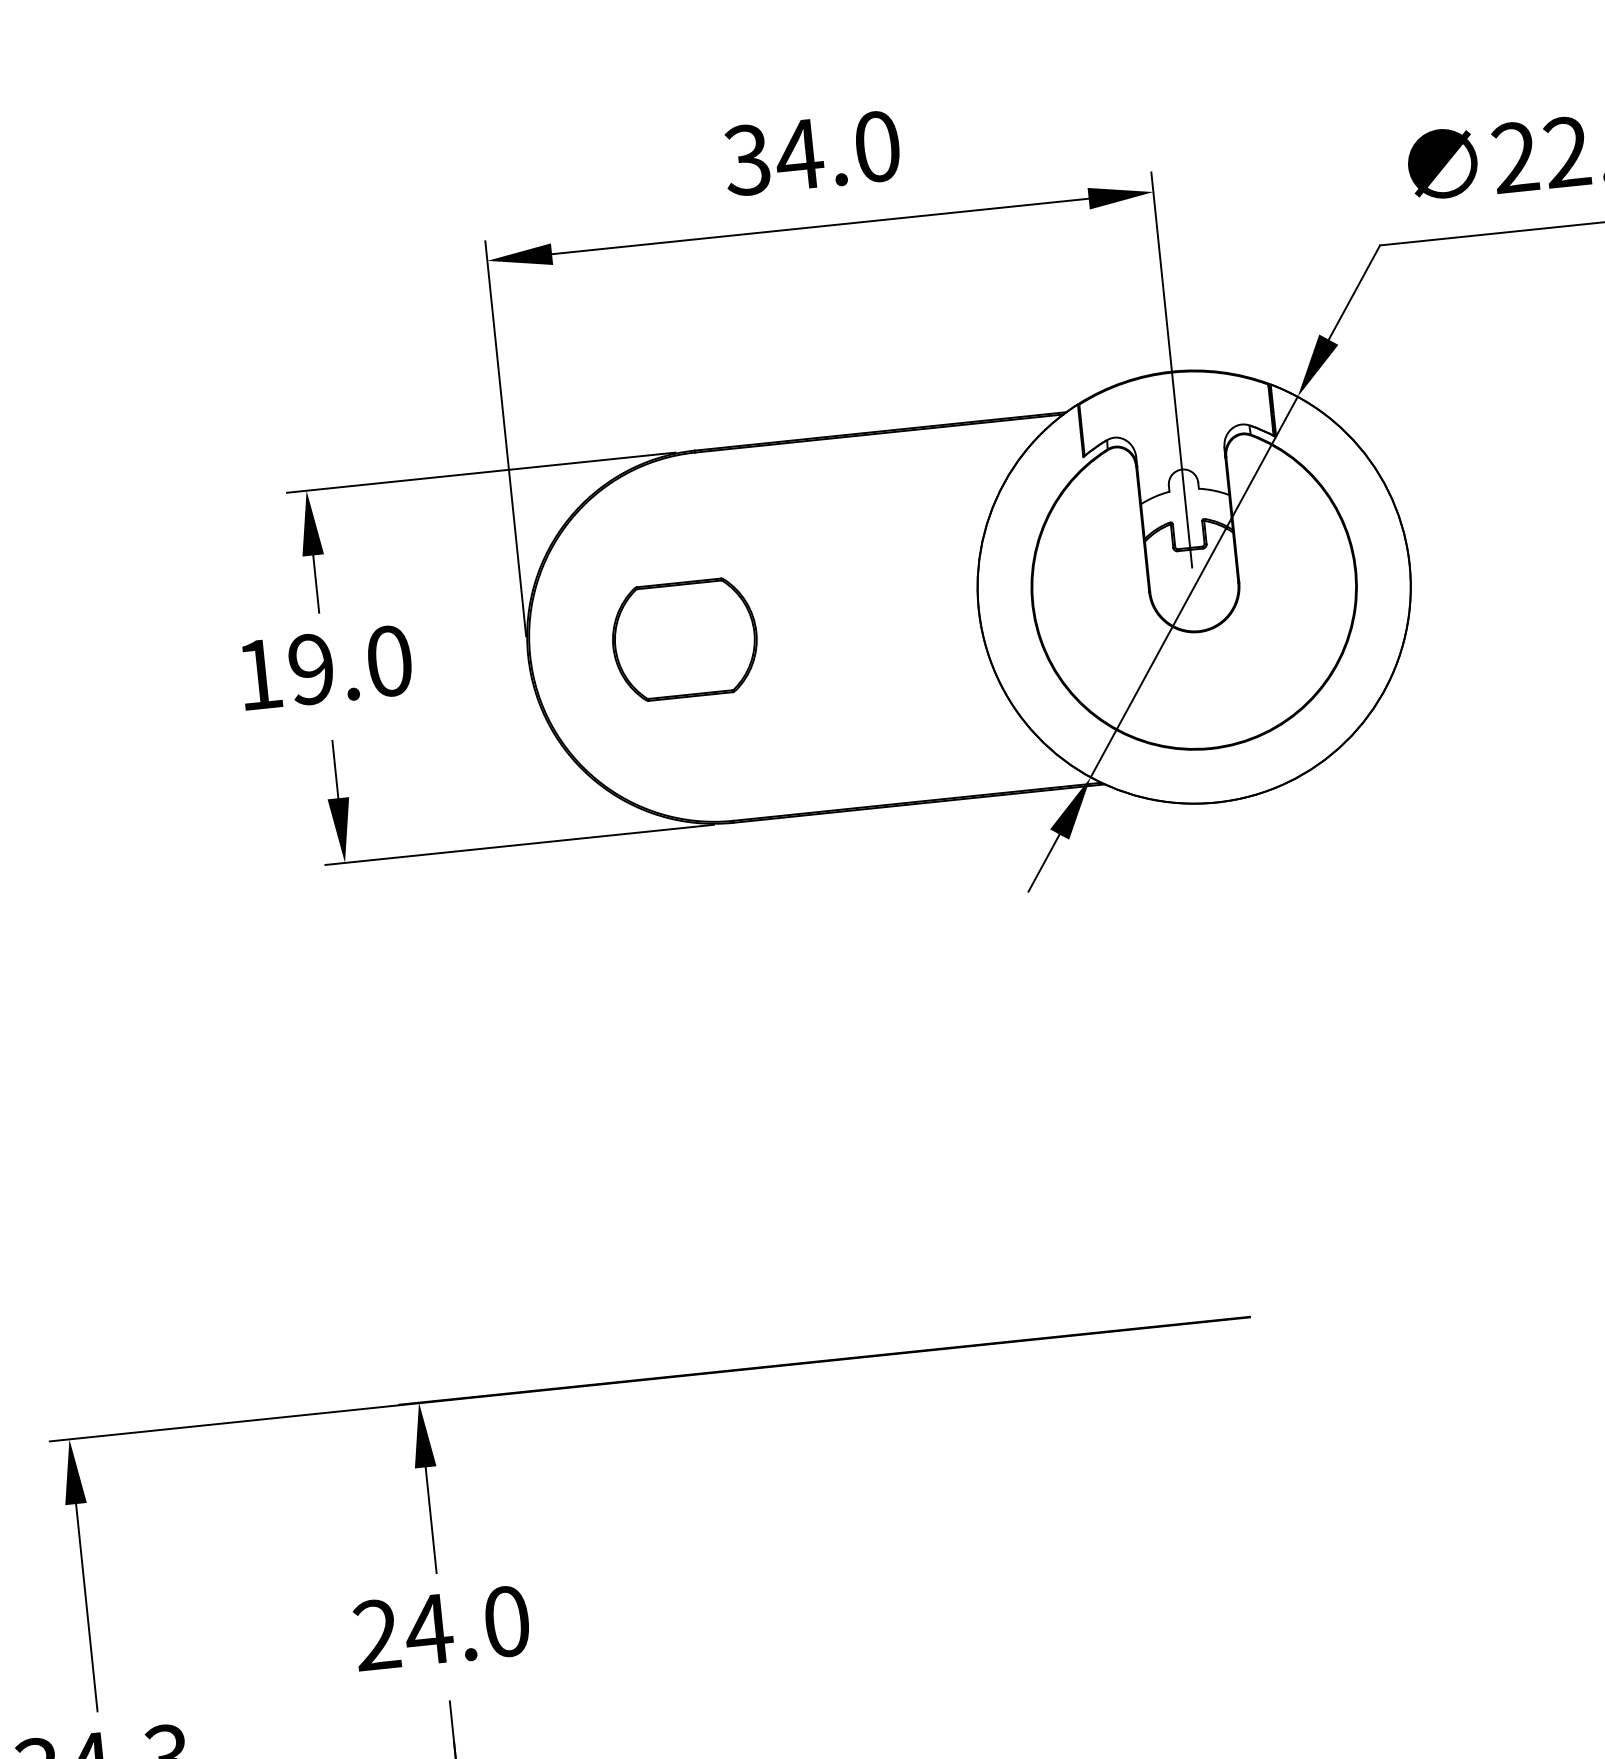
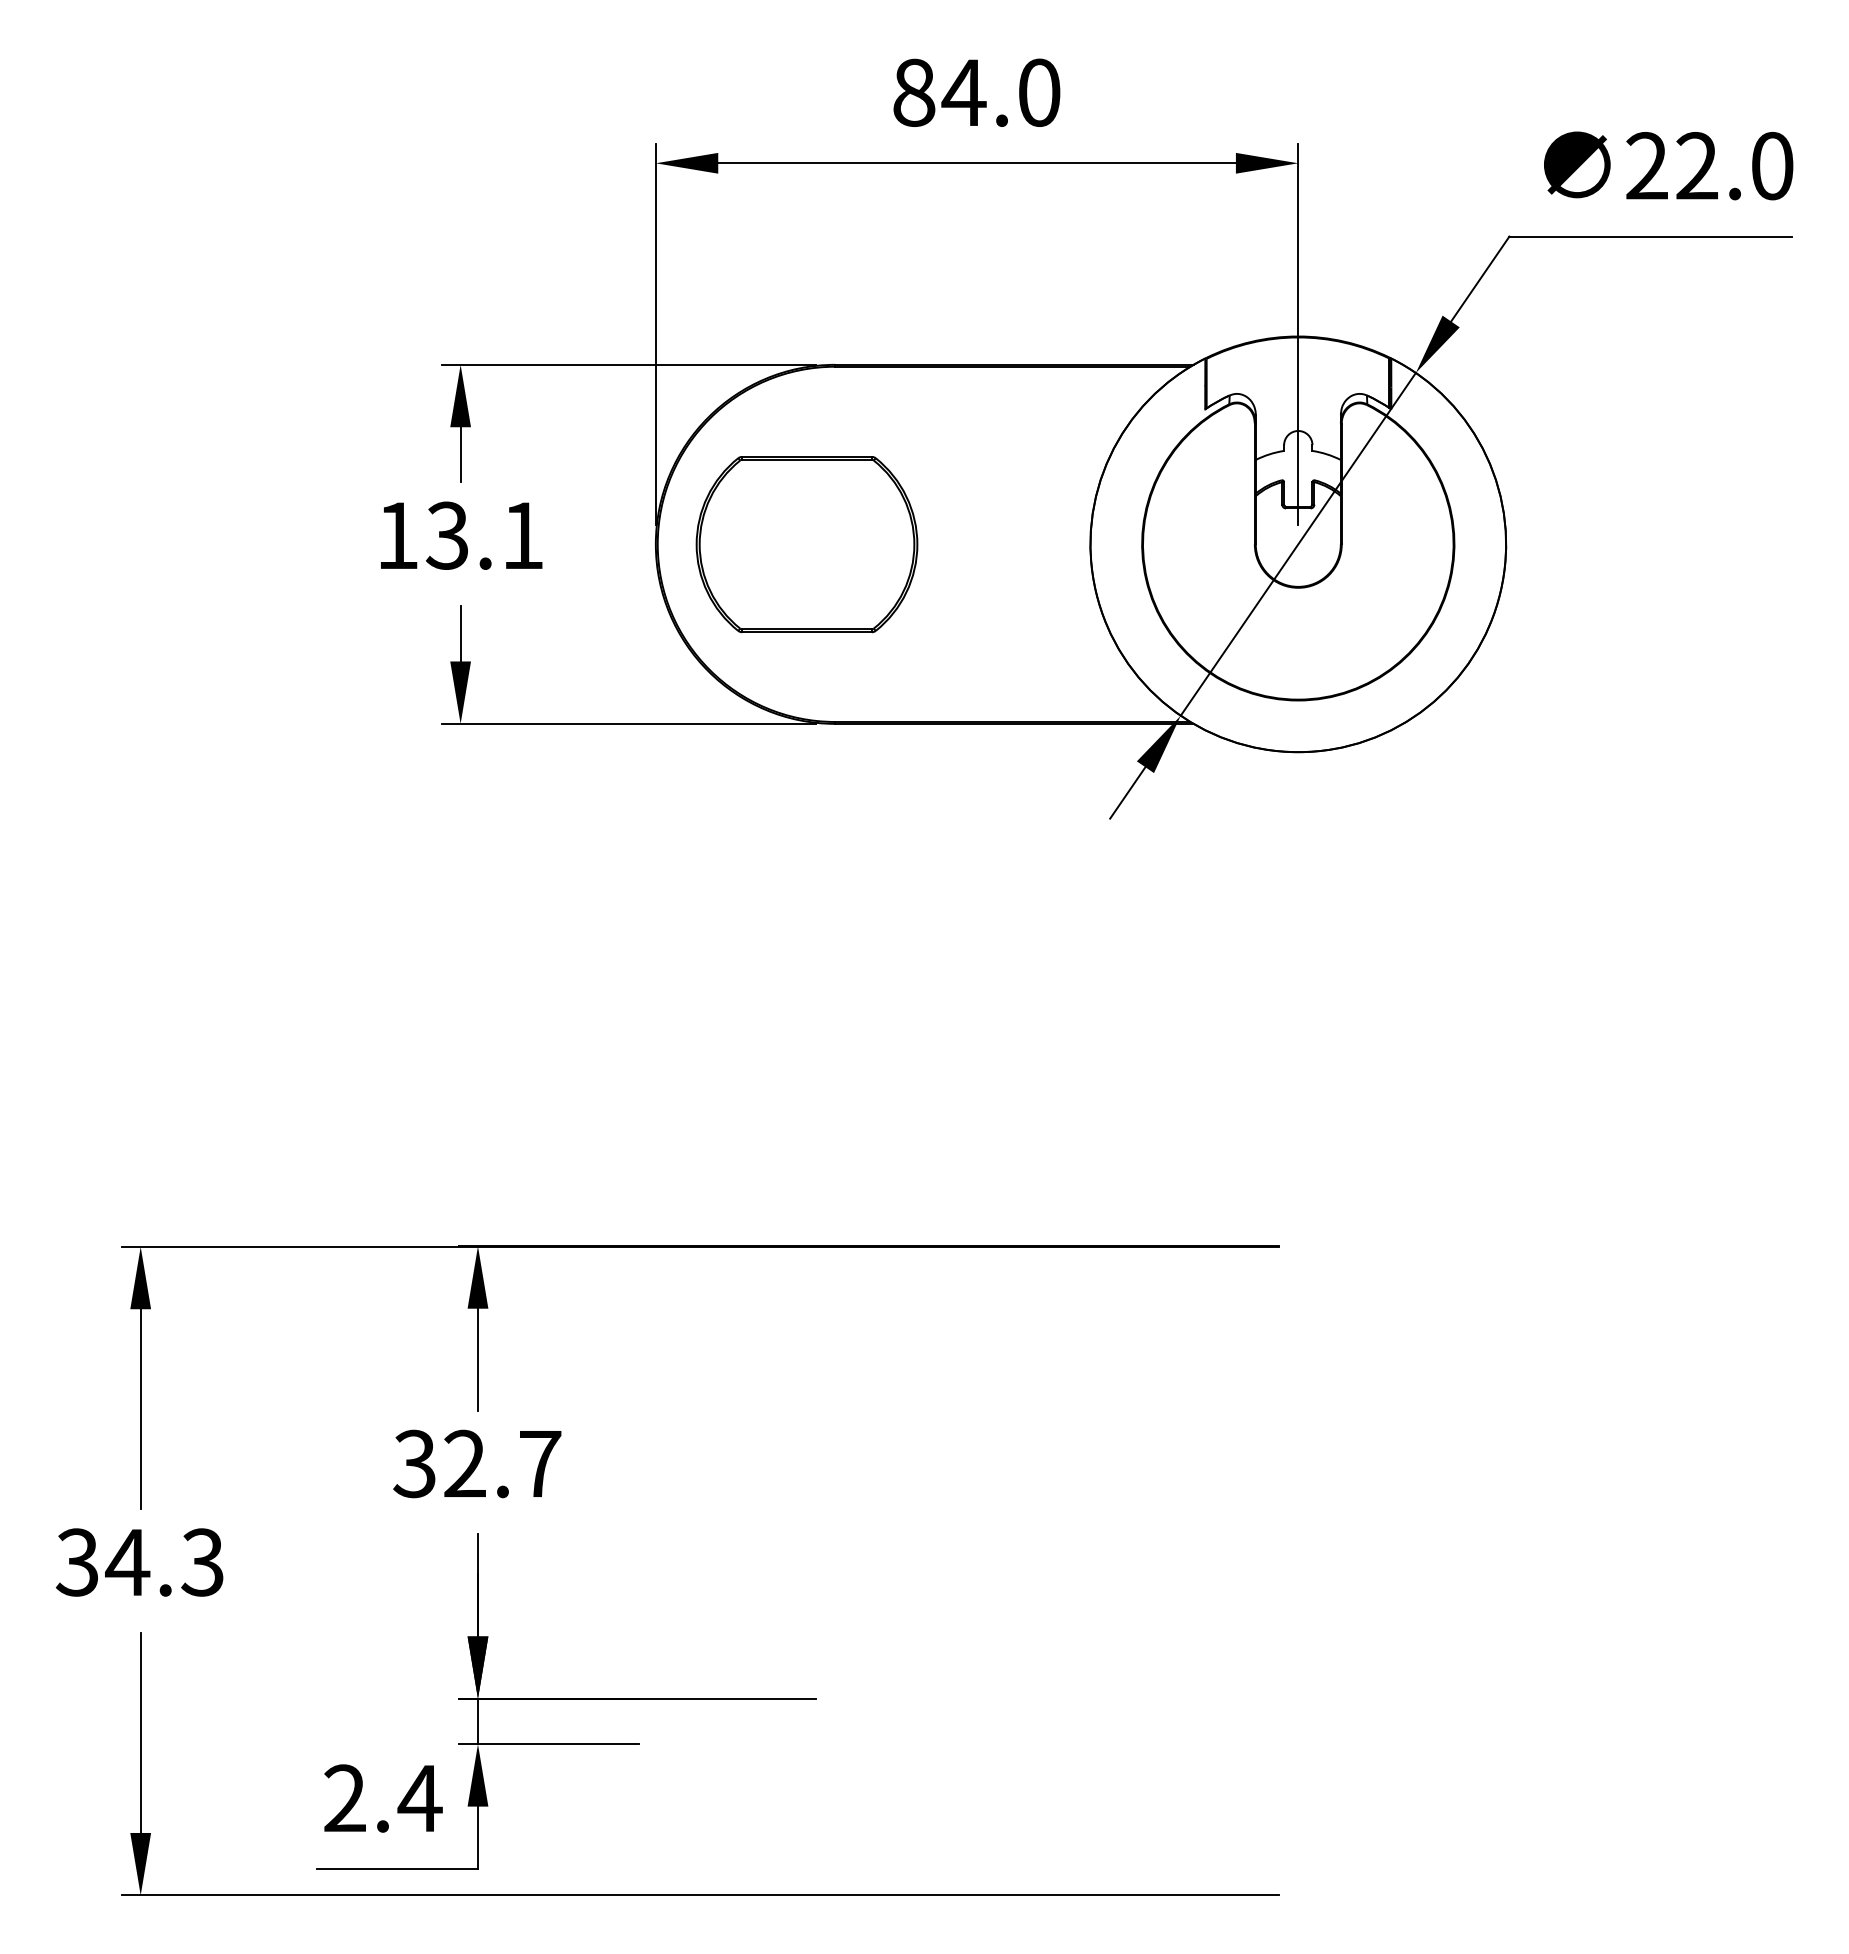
text: (746, 159) -> (913, 92), 34.0 -> 84.0
part: (684, 638) -> (806, 543), size x1.6
text: (349, 665) -> (484, 535), 19.0 -> 13.1
text: (441, 1627) -> (477, 1463), 24.0 -> 32.7

